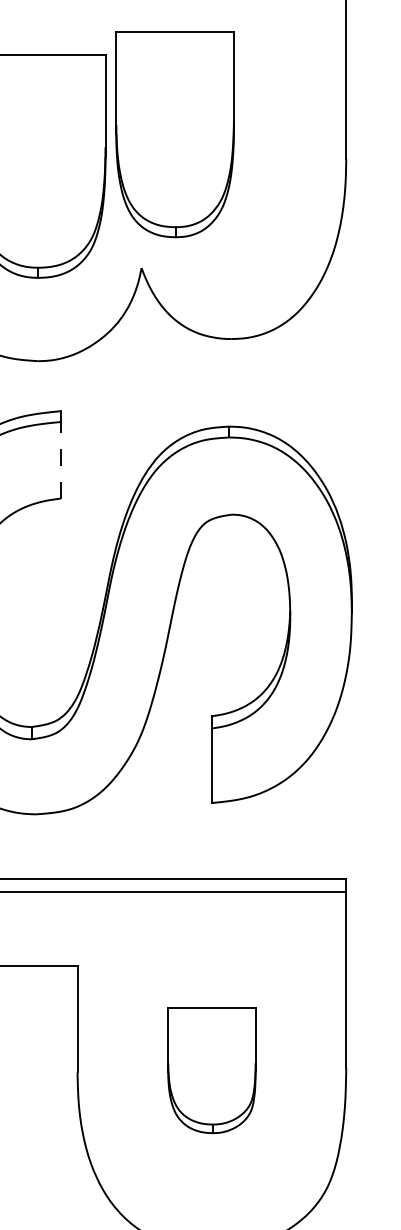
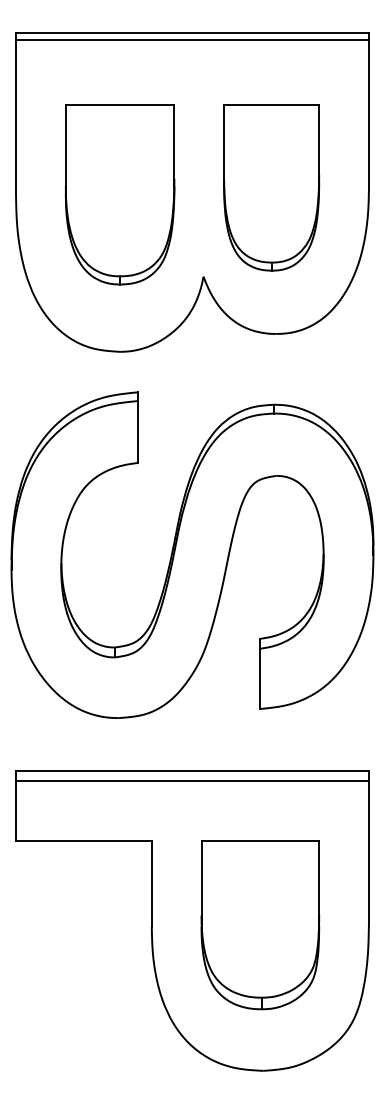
part: (174, 134) -> (271, 187), moved
line: (61, 459) -> (138, 431), dashed -> solid
part: (212, 1070) -> (260, 925), size x1.67

